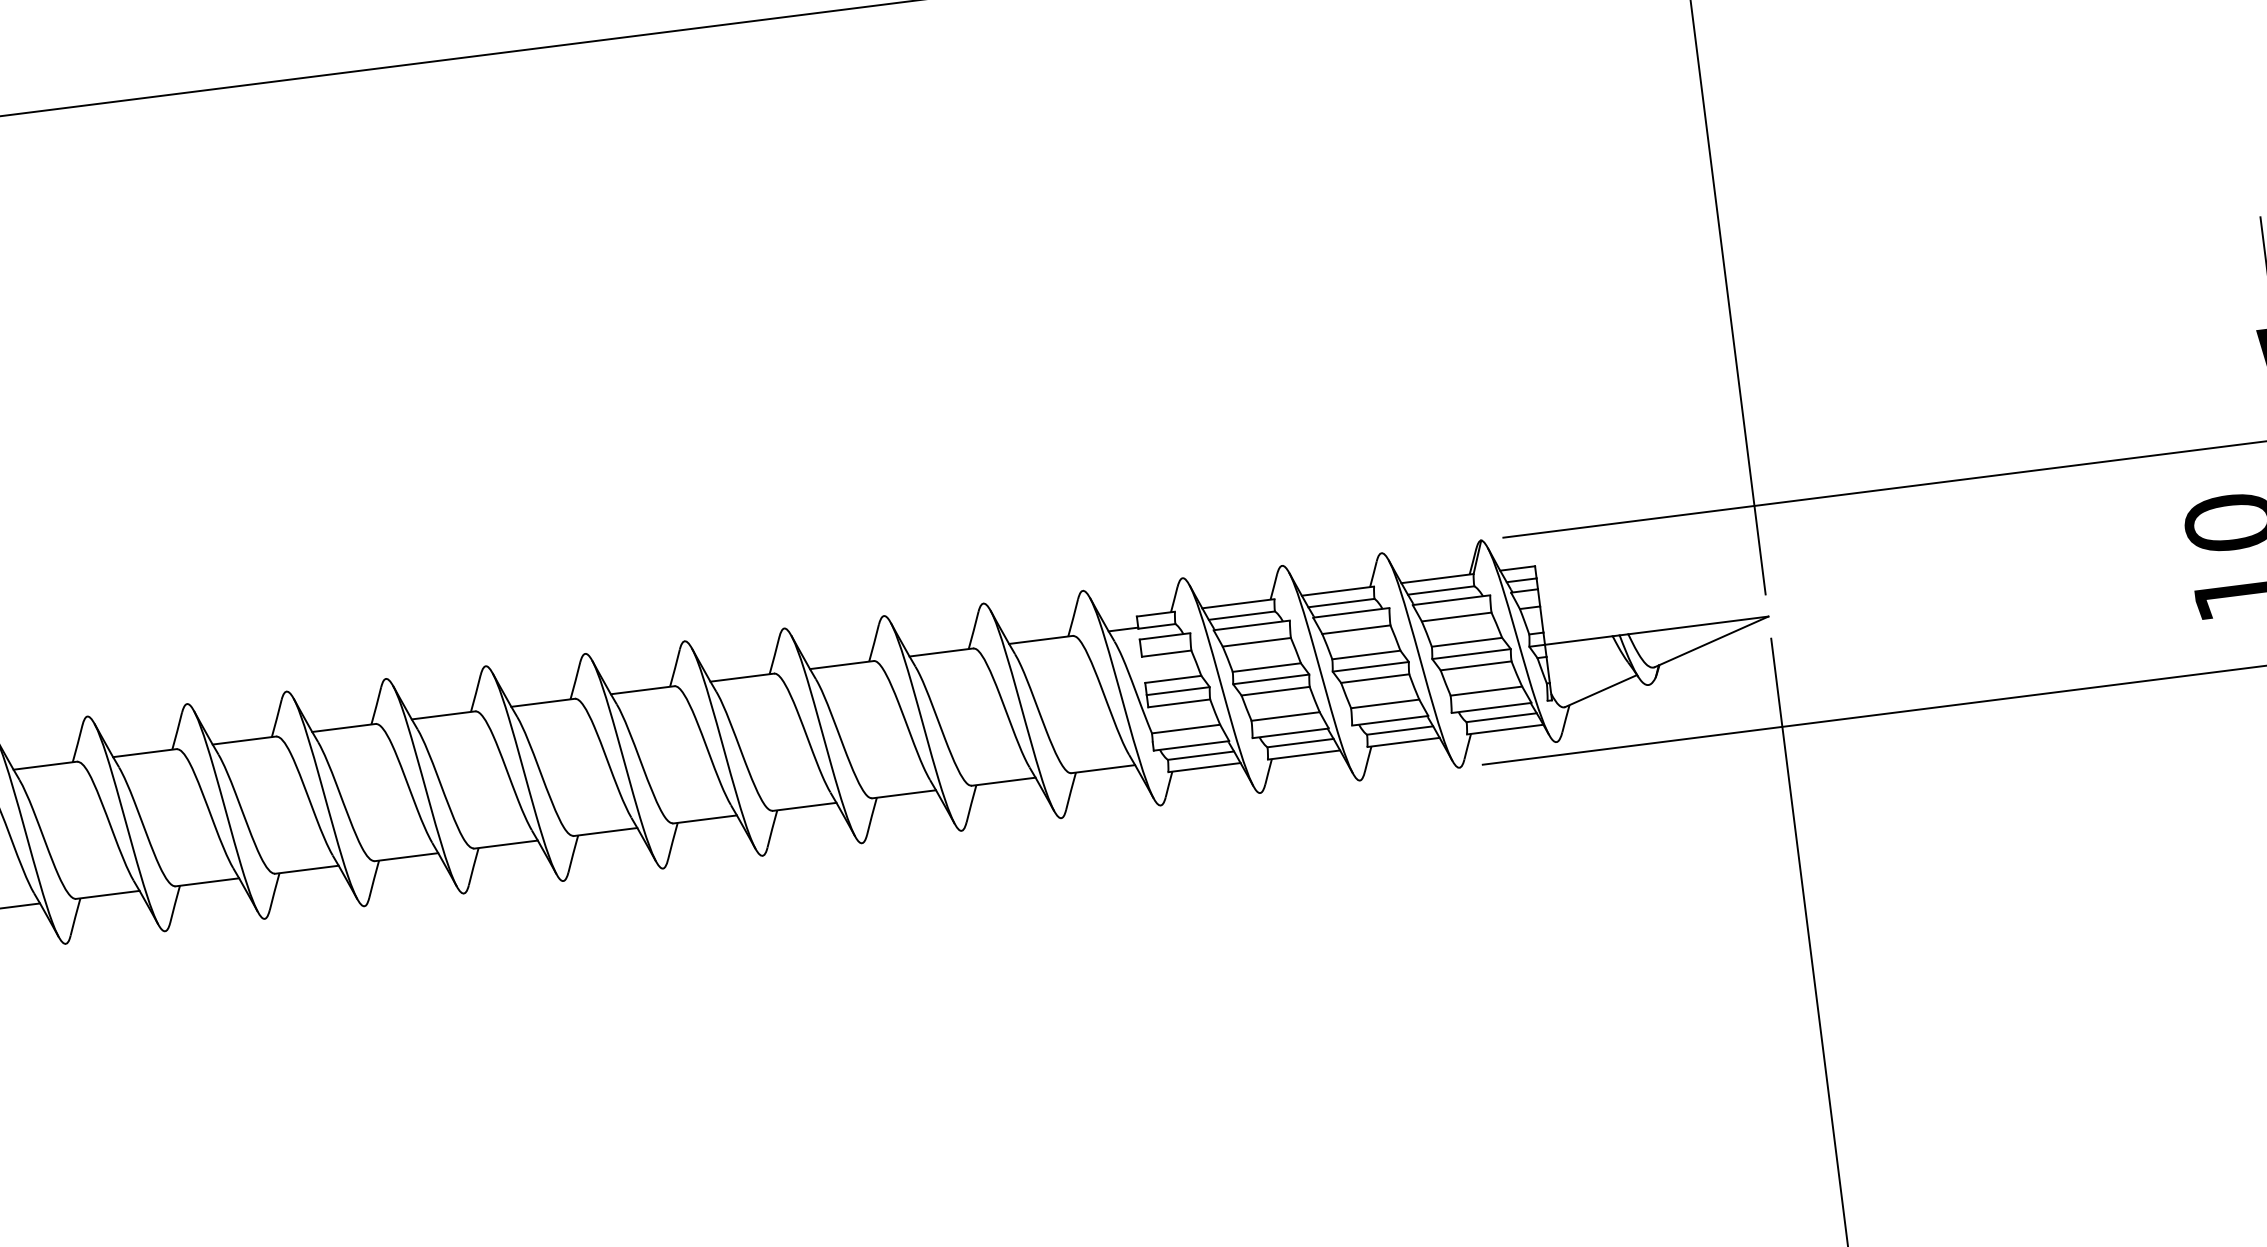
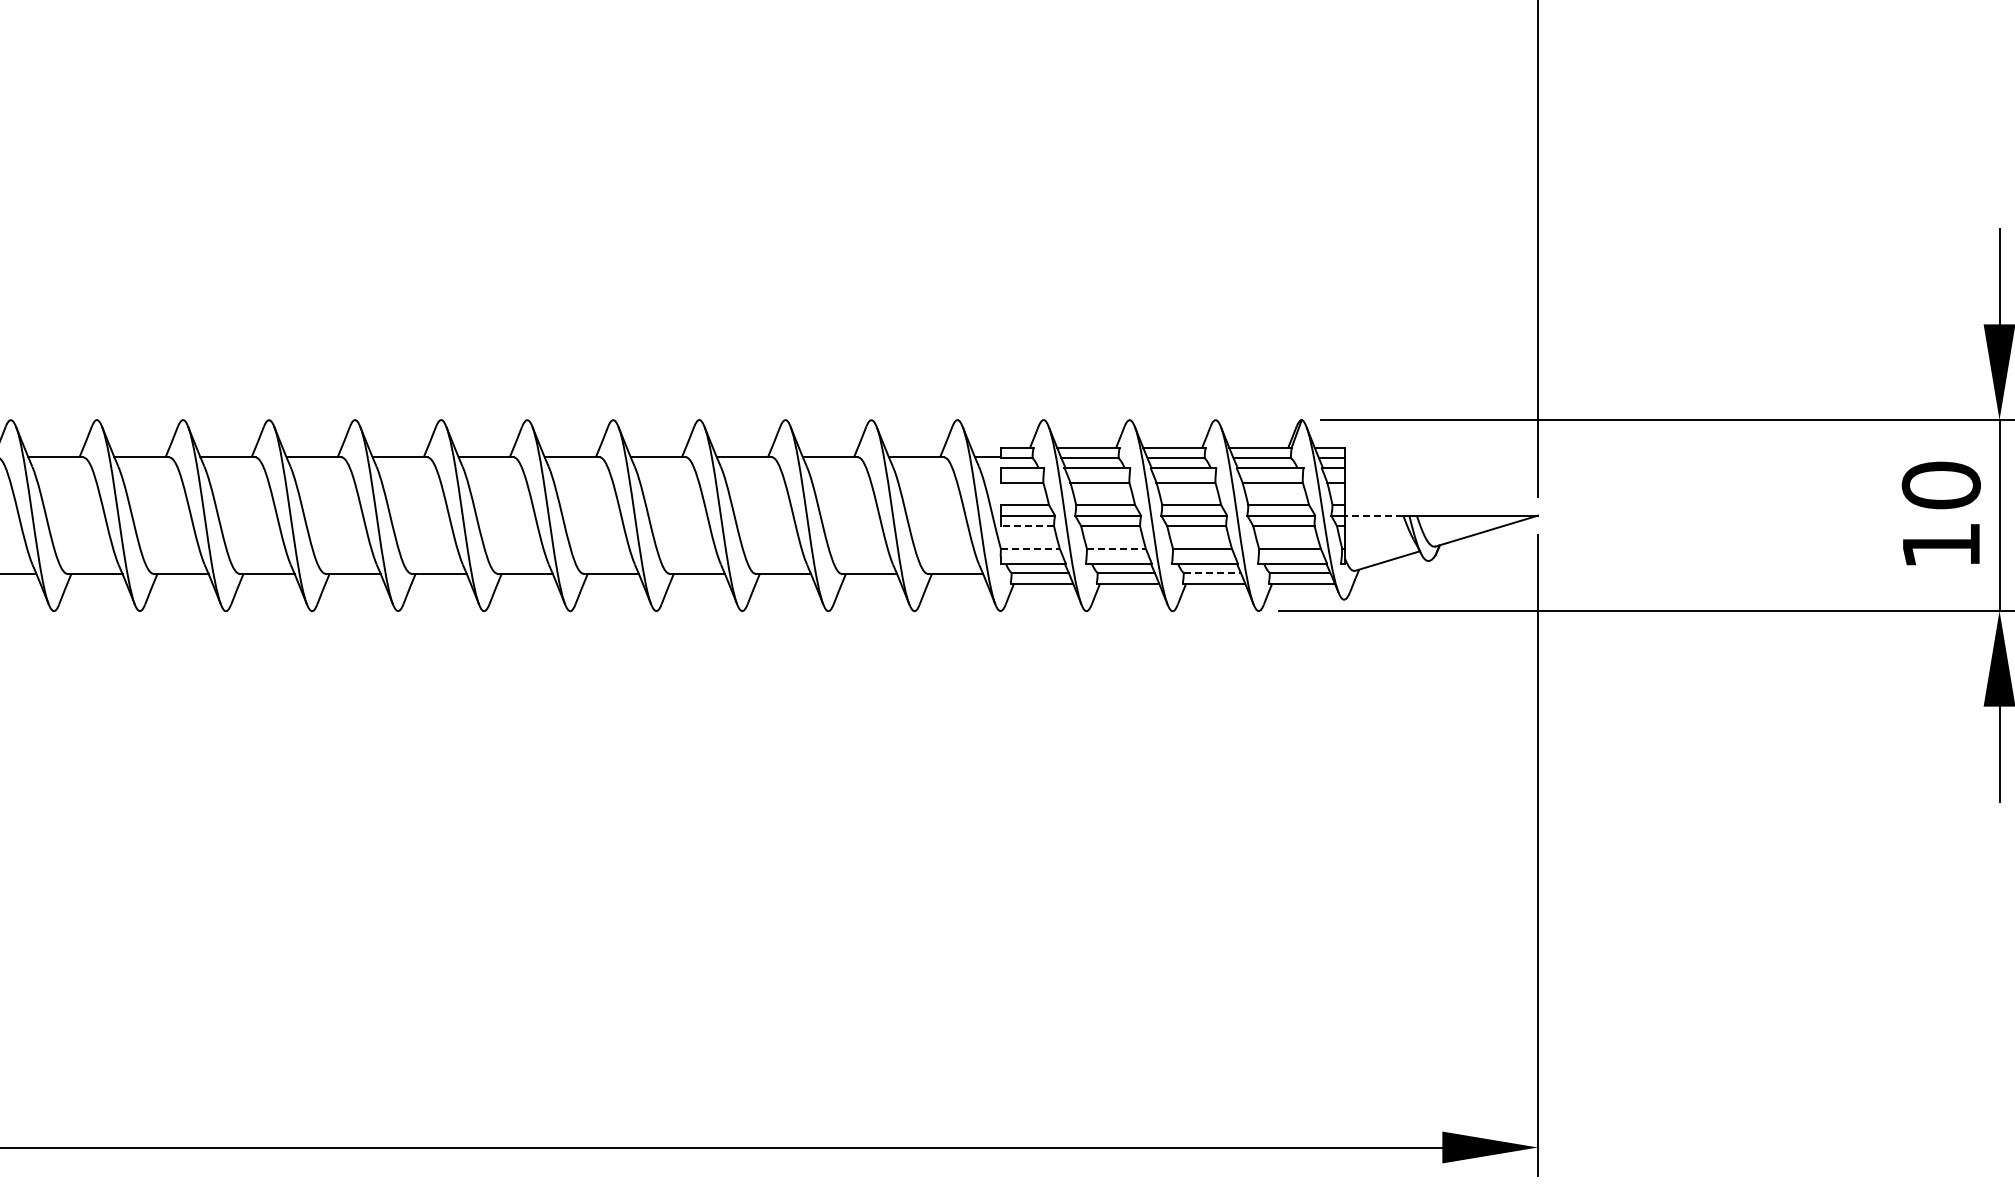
line: (1578, 640) -> (1373, 515), solid -> dashed
line: (1179, 703) -> (1027, 526), solid -> dashed
line: (1285, 716) -> (1116, 548), solid -> dashed
line: (1186, 728) -> (1030, 548), solid -> dashed
line: (1400, 731) -> (1212, 573), solid -> dashed

